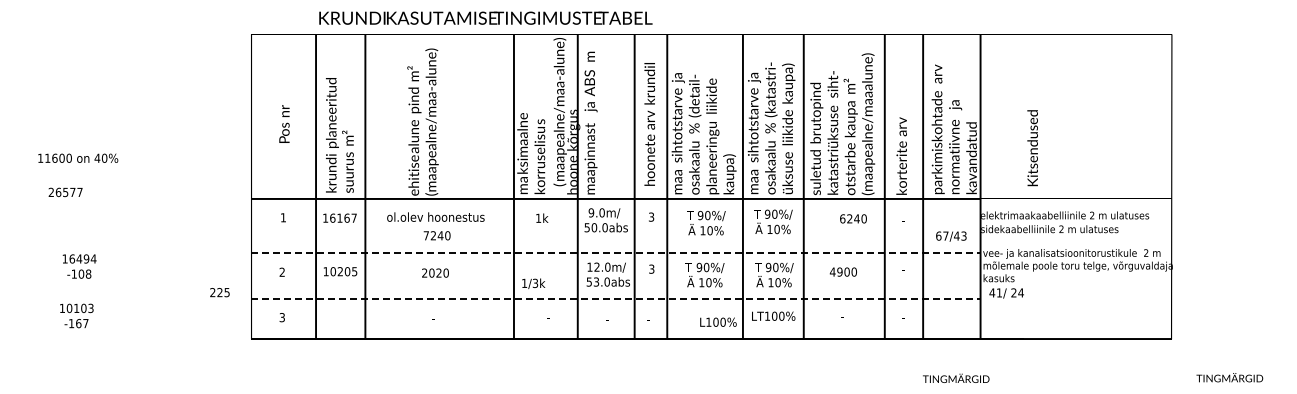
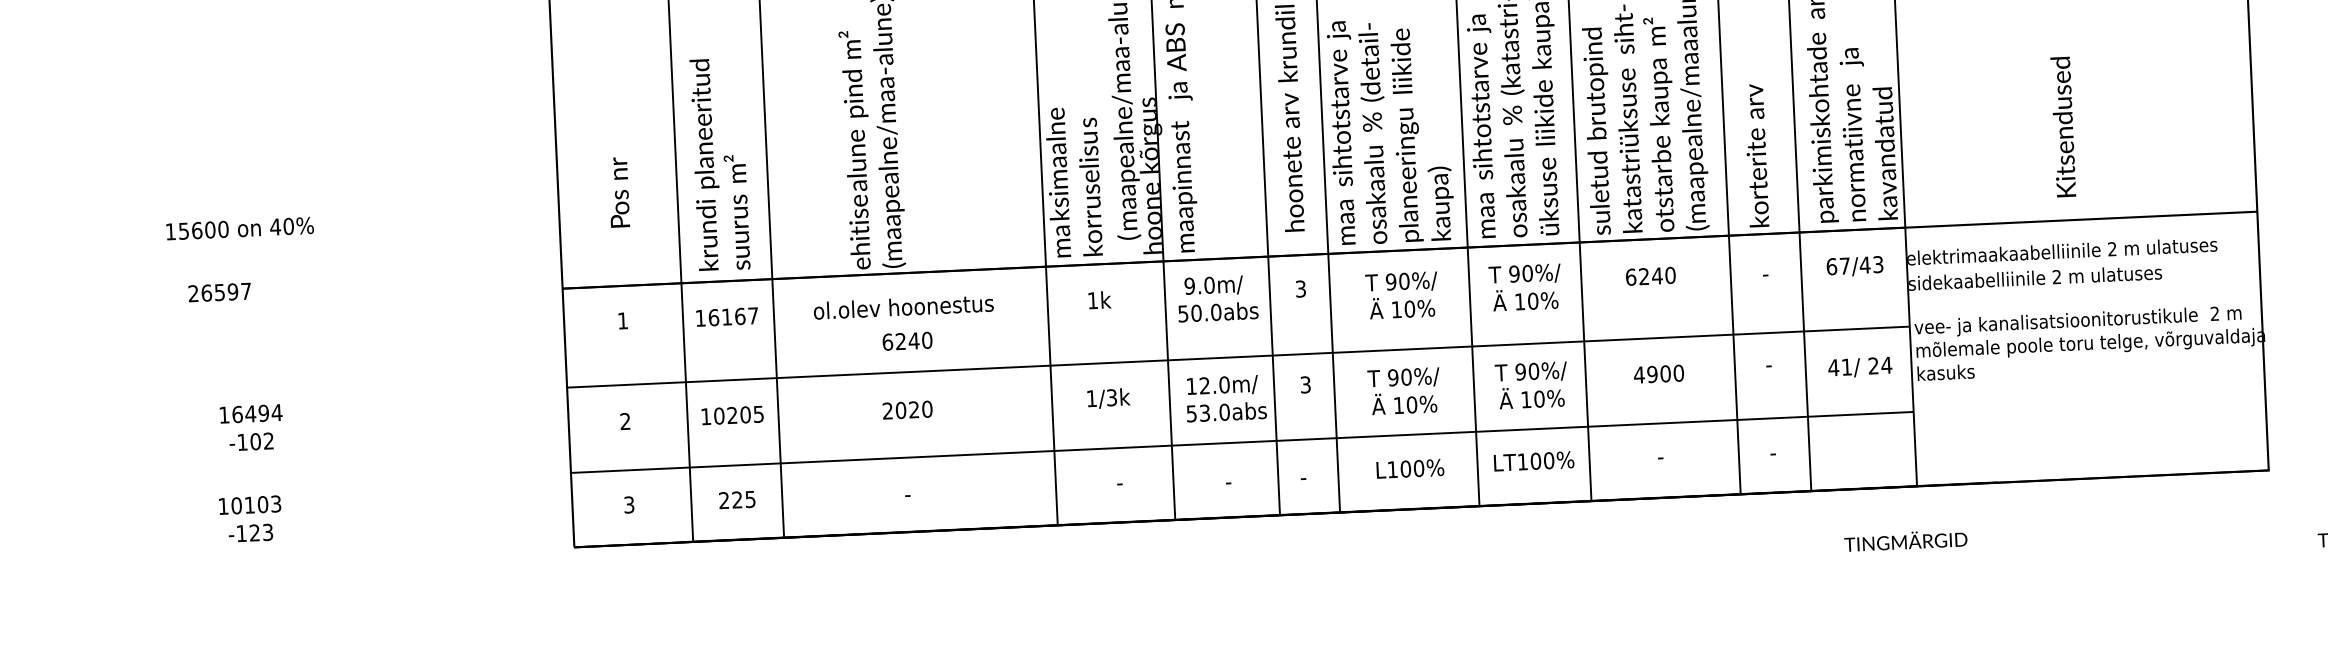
text: (284, 123) -> (619, 191), moved
text: (1032, 148) -> (2063, 127), moved
text: (47, 157) -> (183, 229), 11600 -> 15600
text: (72, 192) -> (232, 292), 26577 -> 26597
text: (853, 218) -> (1650, 275), moved
text: (426, 235) -> (887, 341), 7240 -> 6240
text: (951, 236) -> (1855, 266), moved
line: (615, 252) -> (1237, 357), dashed -> solid
text: (88, 273) -> (268, 439), -108 -> -102
text: (533, 283) -> (1108, 398), moved
text: (219, 292) -> (736, 499), moved
text: (1006, 293) -> (1859, 367), moved
line: (615, 298) -> (1241, 441), dashed -> solid
text: (718, 321) -> (1410, 467), moved
text: (82, 323) -> (261, 532), -167 -> -123
text: (956, 377) -> (1906, 539), moved

